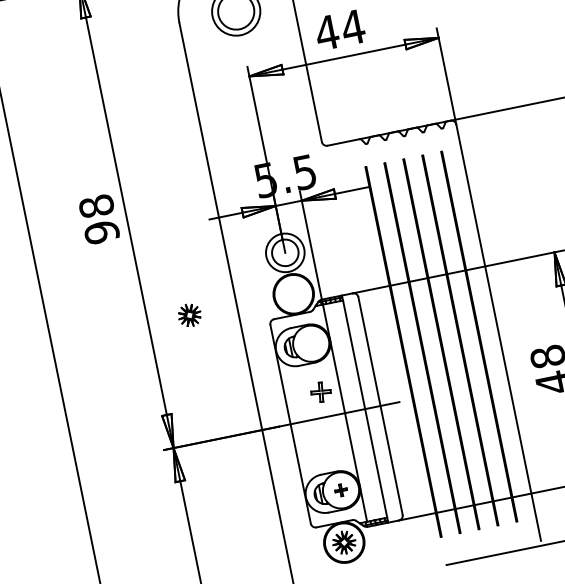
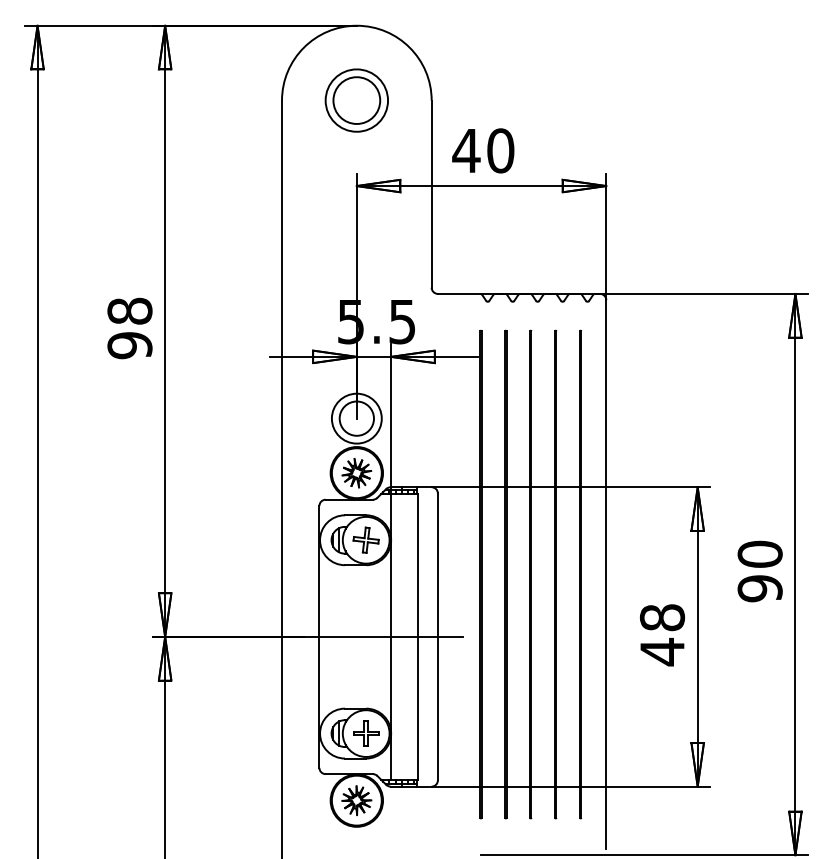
text: (352, 27) -> (500, 150), 44 -> 40
part: (189, 315) -> (356, 473), moved
part: (320, 391) -> (365, 539), moved
part: (341, 490) -> (366, 733), size x1.67

